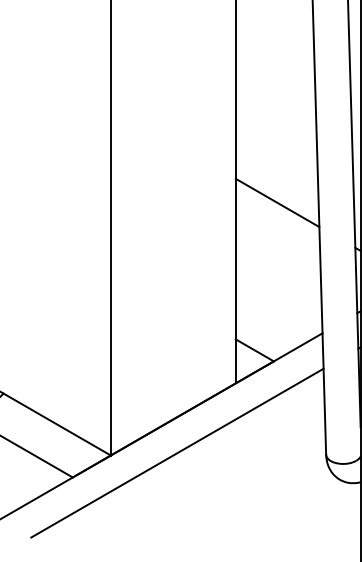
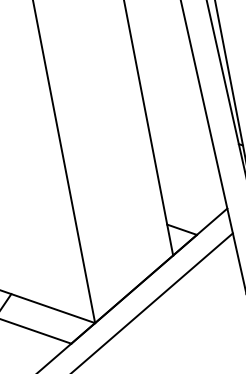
line: (277, 202) -> (178, 122), removed

